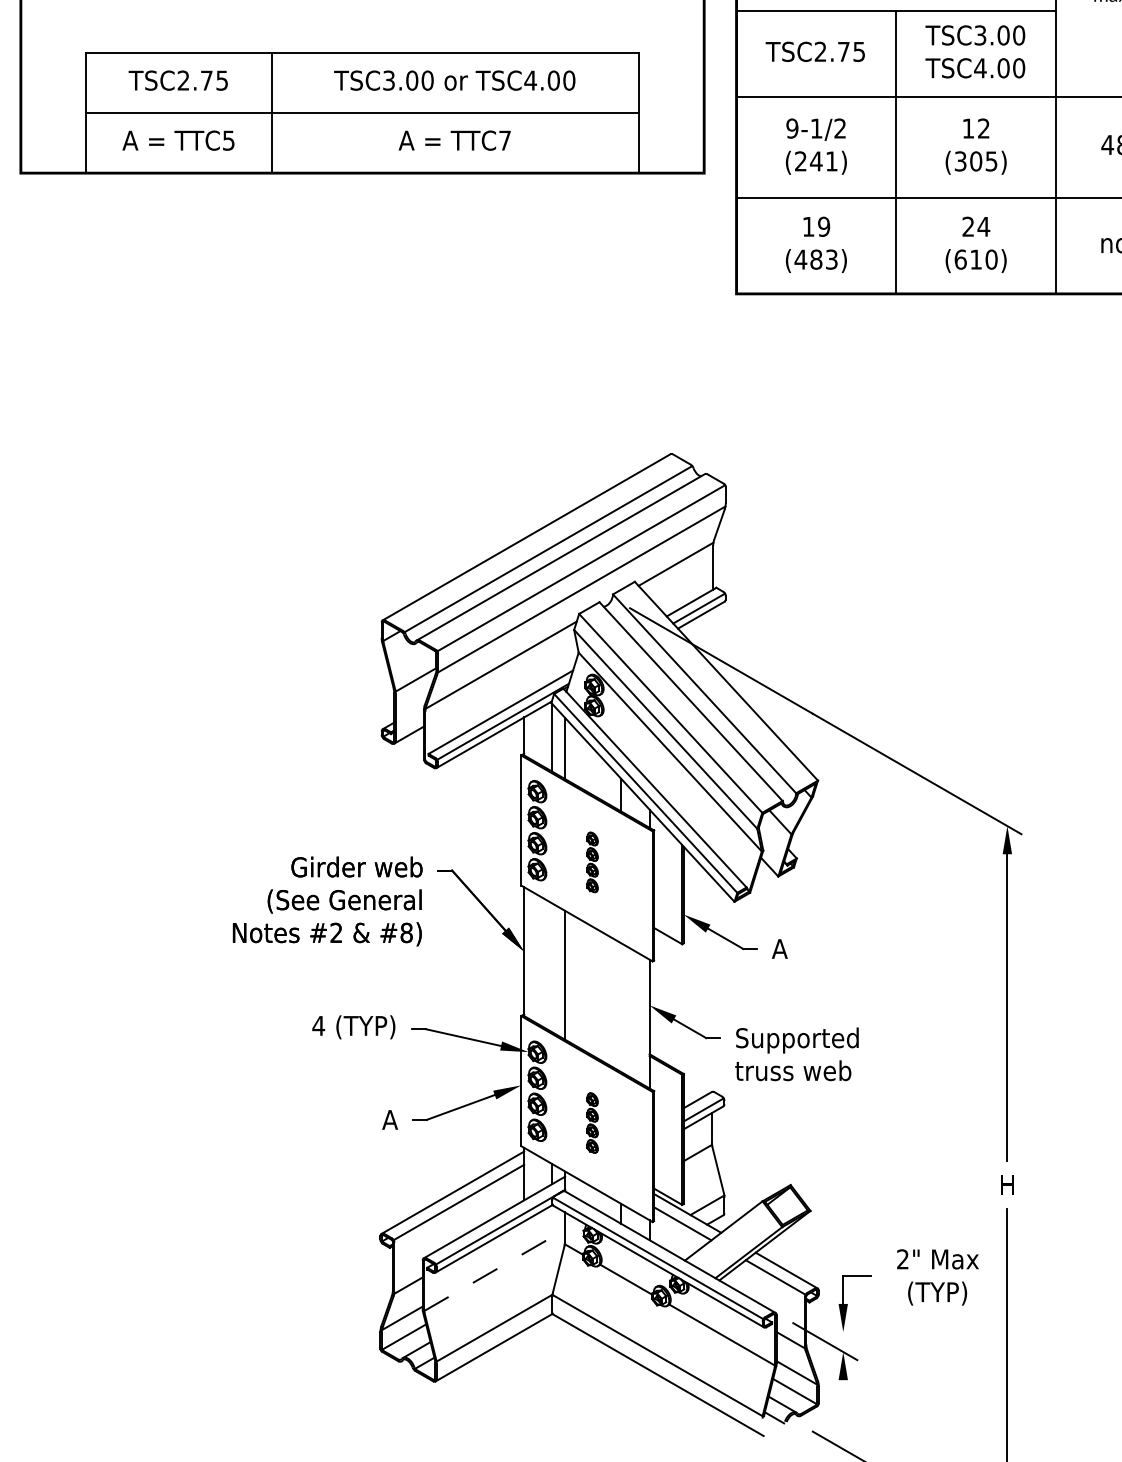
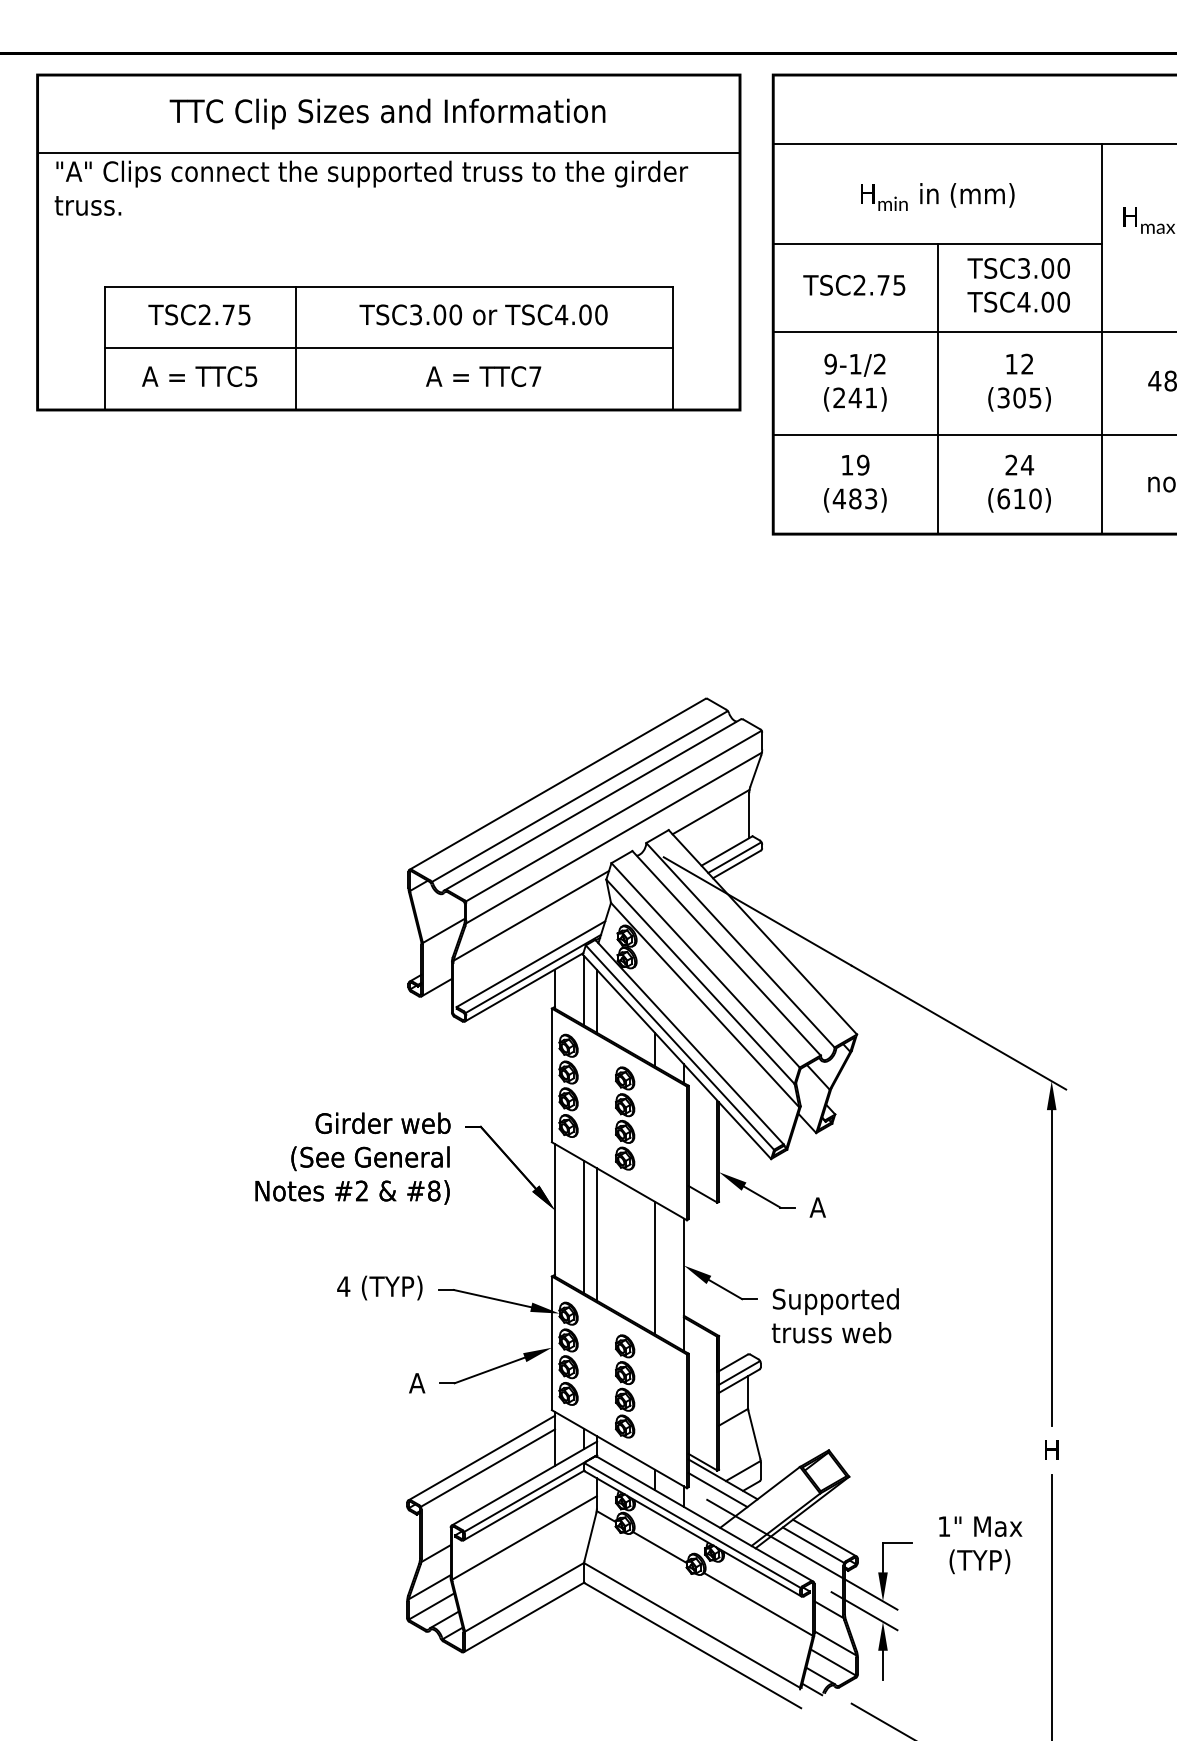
part: (592, 862) -> (625, 1118), size x1.67
line: (551, 967) -> (583, 1226), added
line: (621, 1007) -> (654, 1267), added
part: (592, 1123) -> (625, 1386), size x1.67
text: (902, 1259) -> (943, 1526), 2" -> 1"
line: (494, 1269) -> (524, 1537), dashed -> solid
line: (764, 1286) -> (802, 1554), added
line: (842, 1393) -> (882, 1664), added

